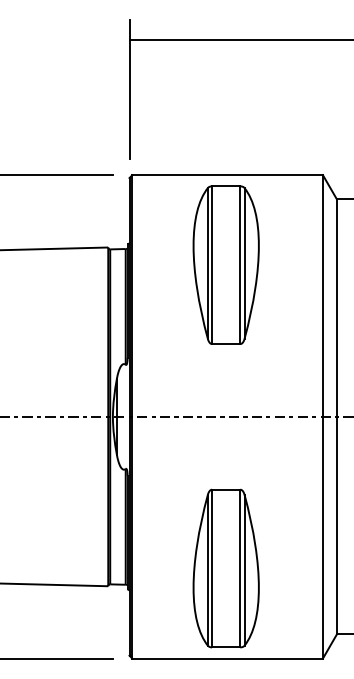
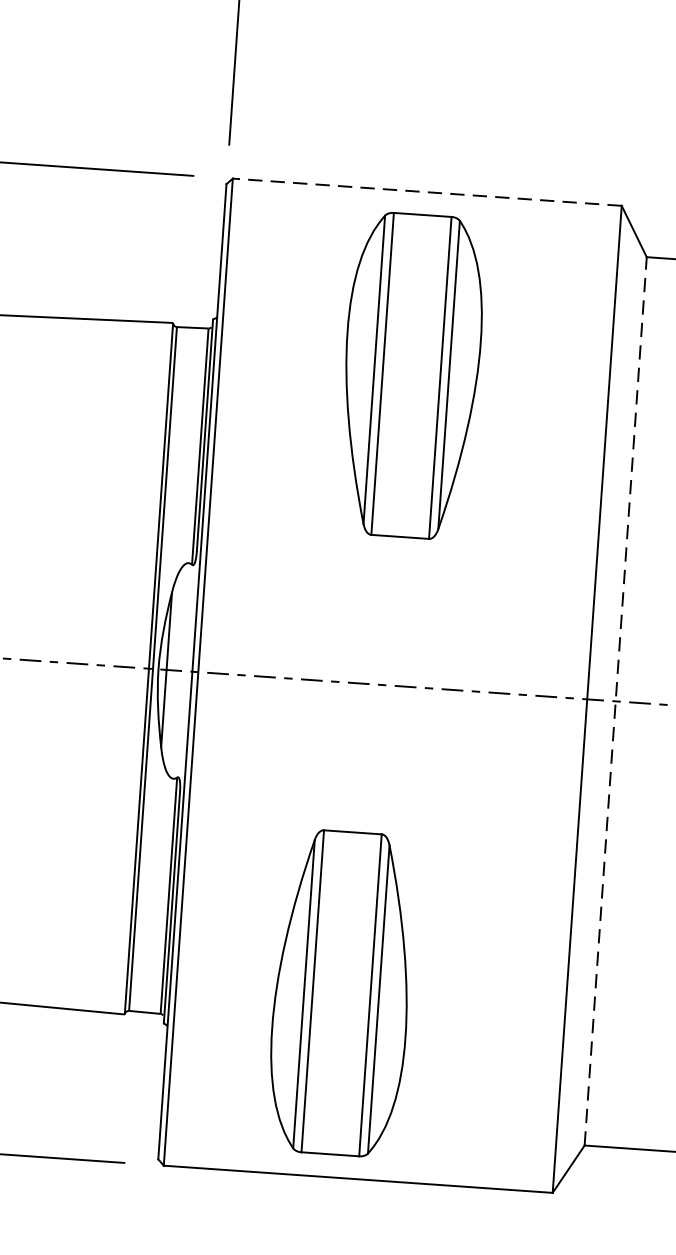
line: (227, 175) -> (426, 192), solid -> dashed
line: (336, 416) -> (614, 700), solid -> dashed
part: (225, 568) -> (340, 993), moved

